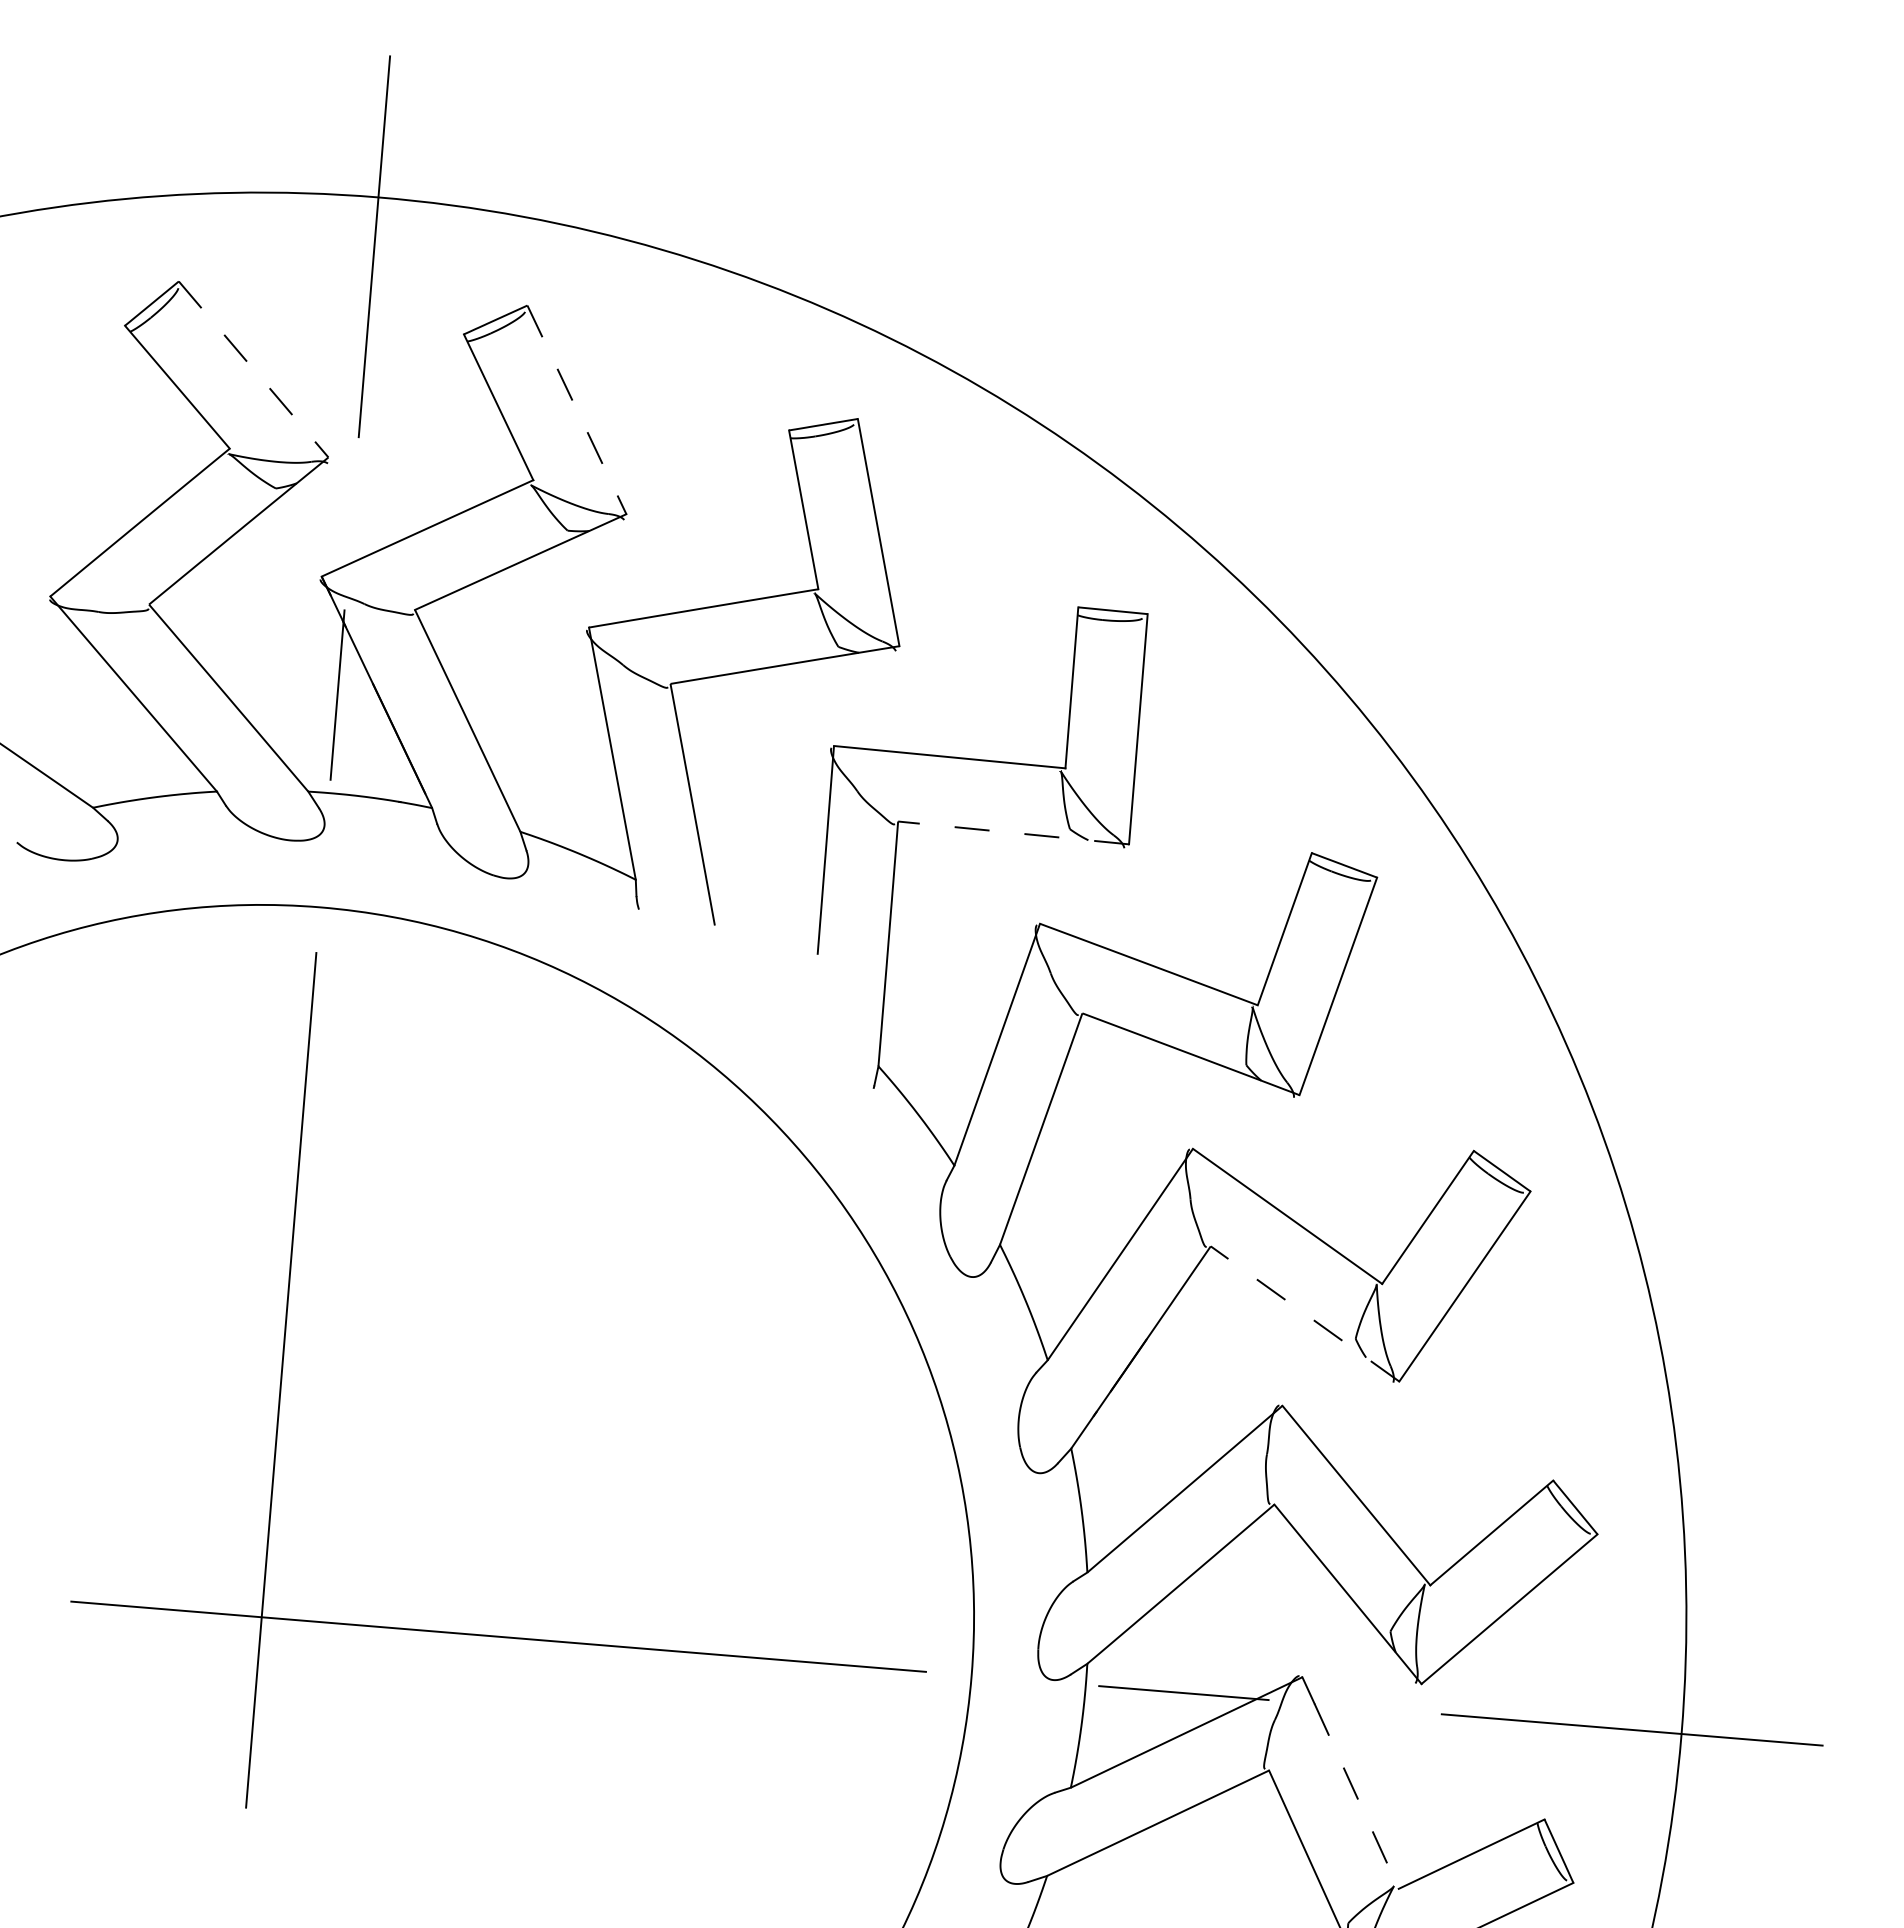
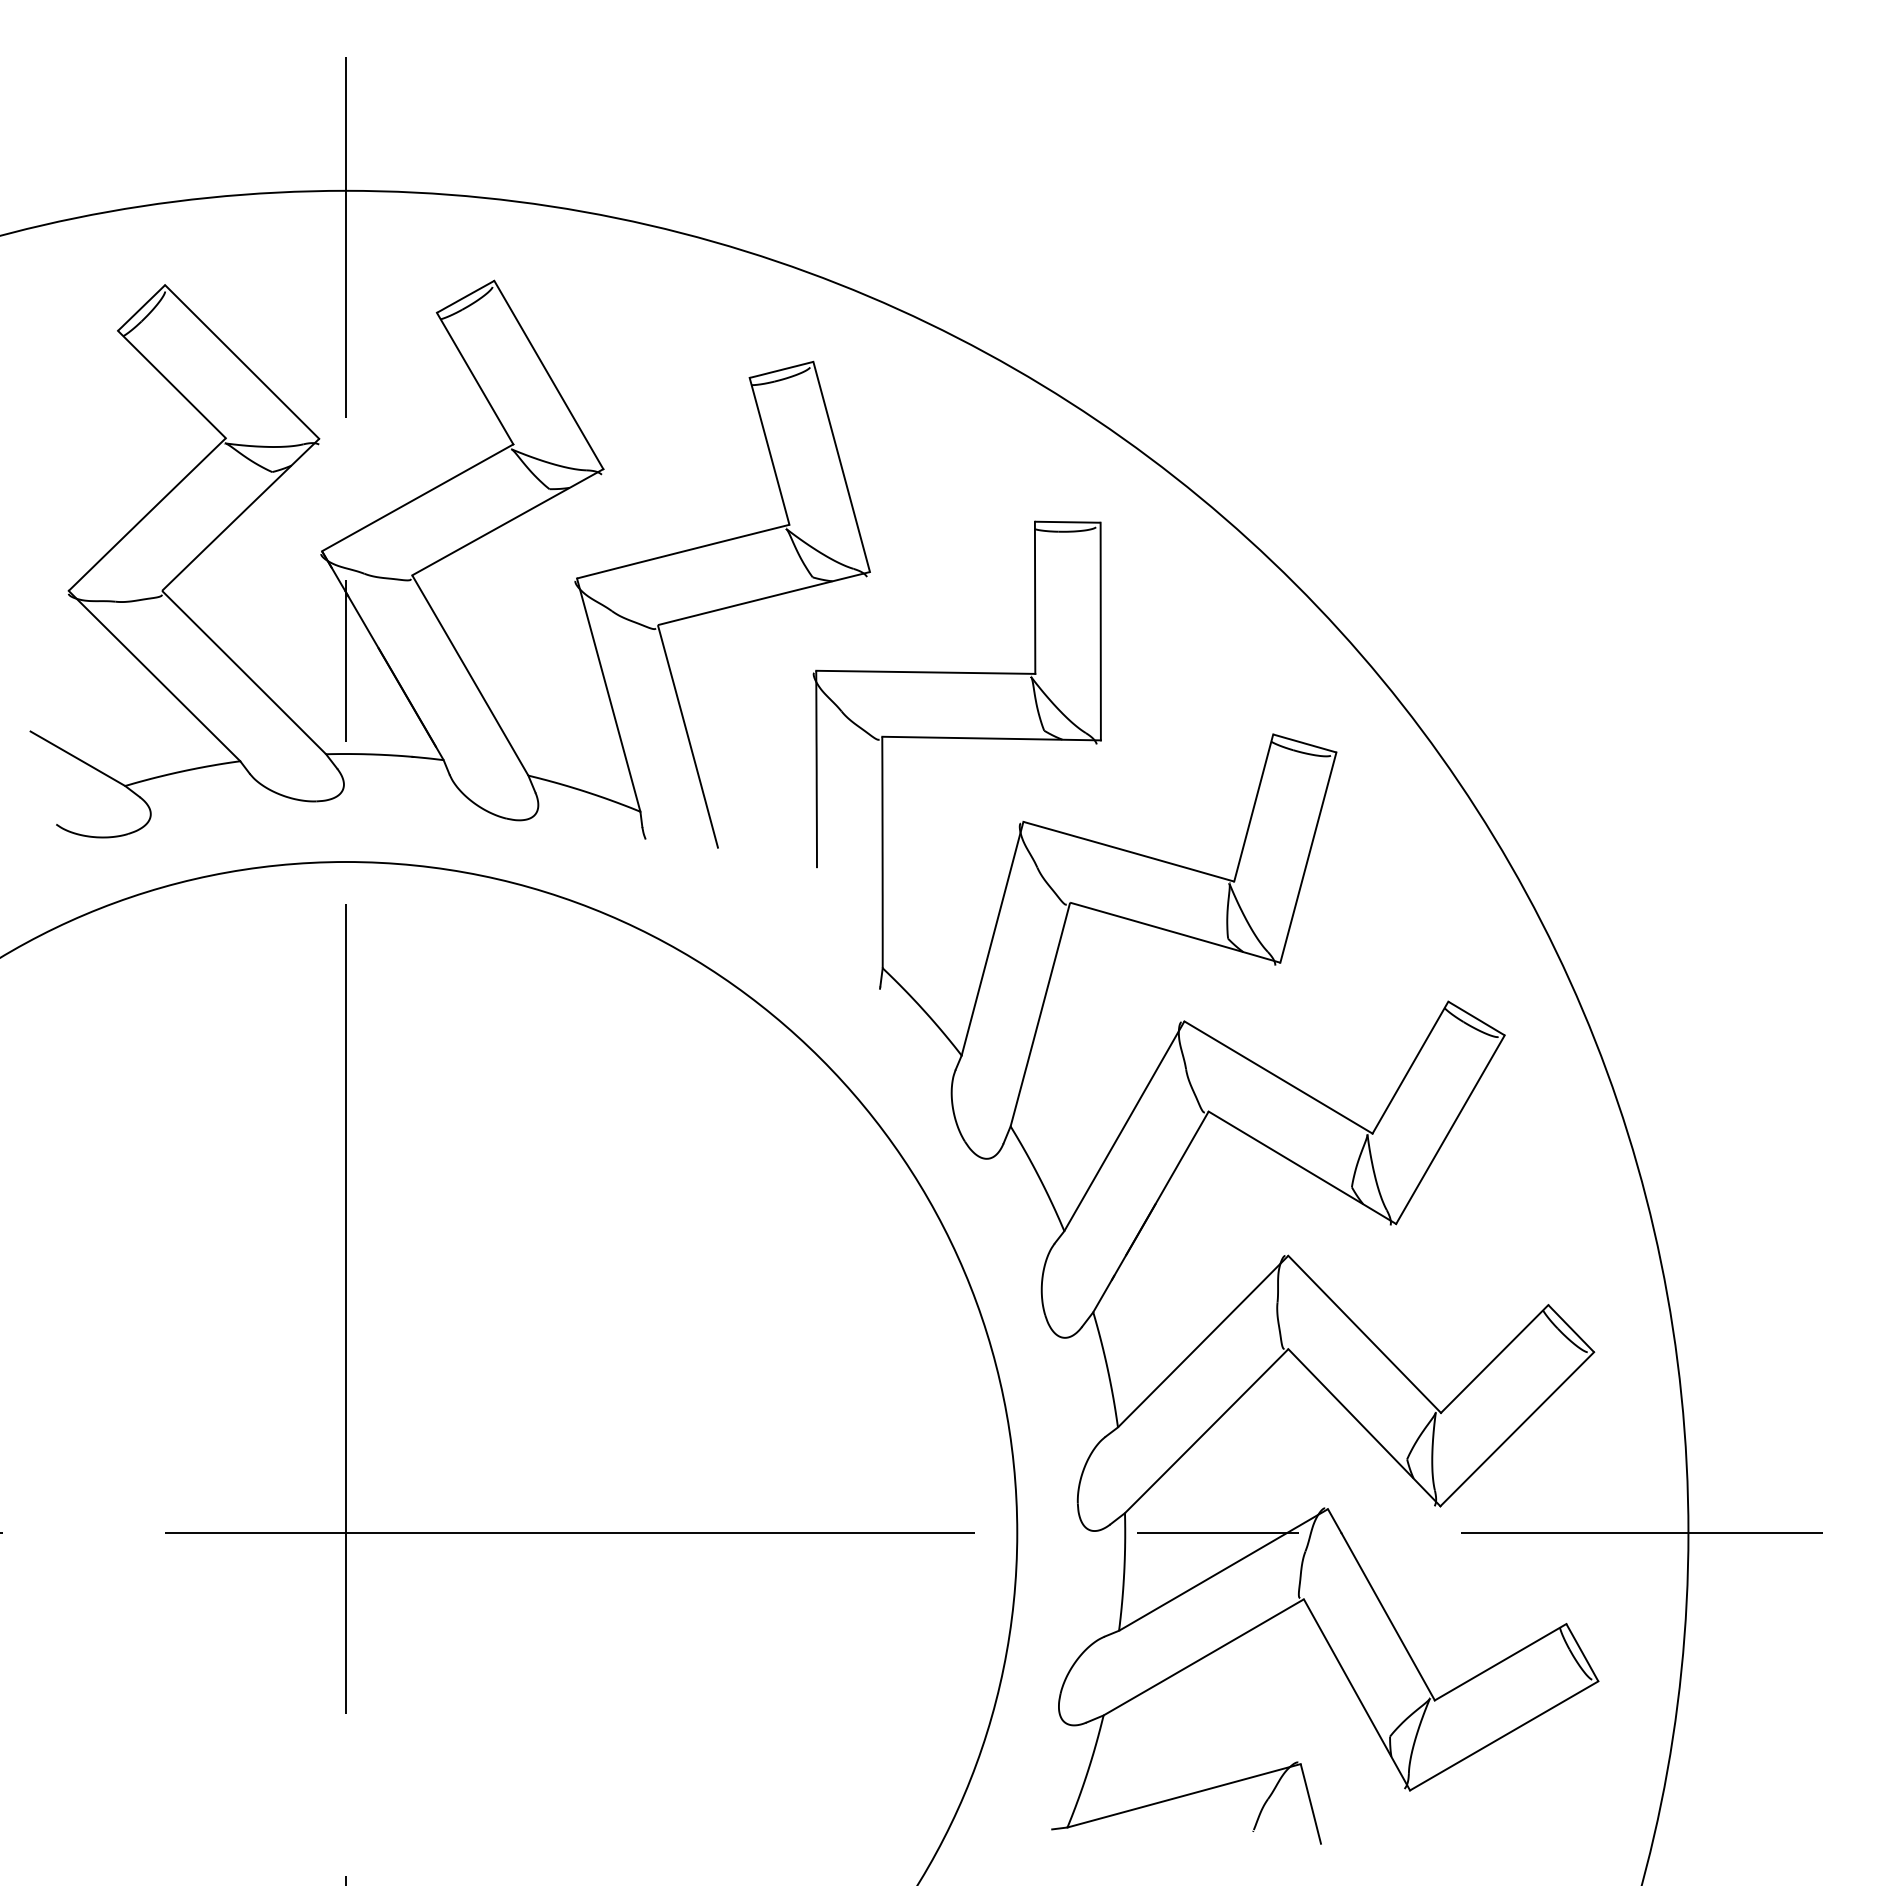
line: (253, 370) -> (242, 362), dashed -> solid
line: (576, 410) -> (548, 375), dashed -> solid
line: (1013, 832) -> (991, 738), dashed -> solid
line: (1304, 1313) -> (1301, 1167), dashed -> solid
line: (1357, 1796) -> (1388, 1616), dashed -> solid

